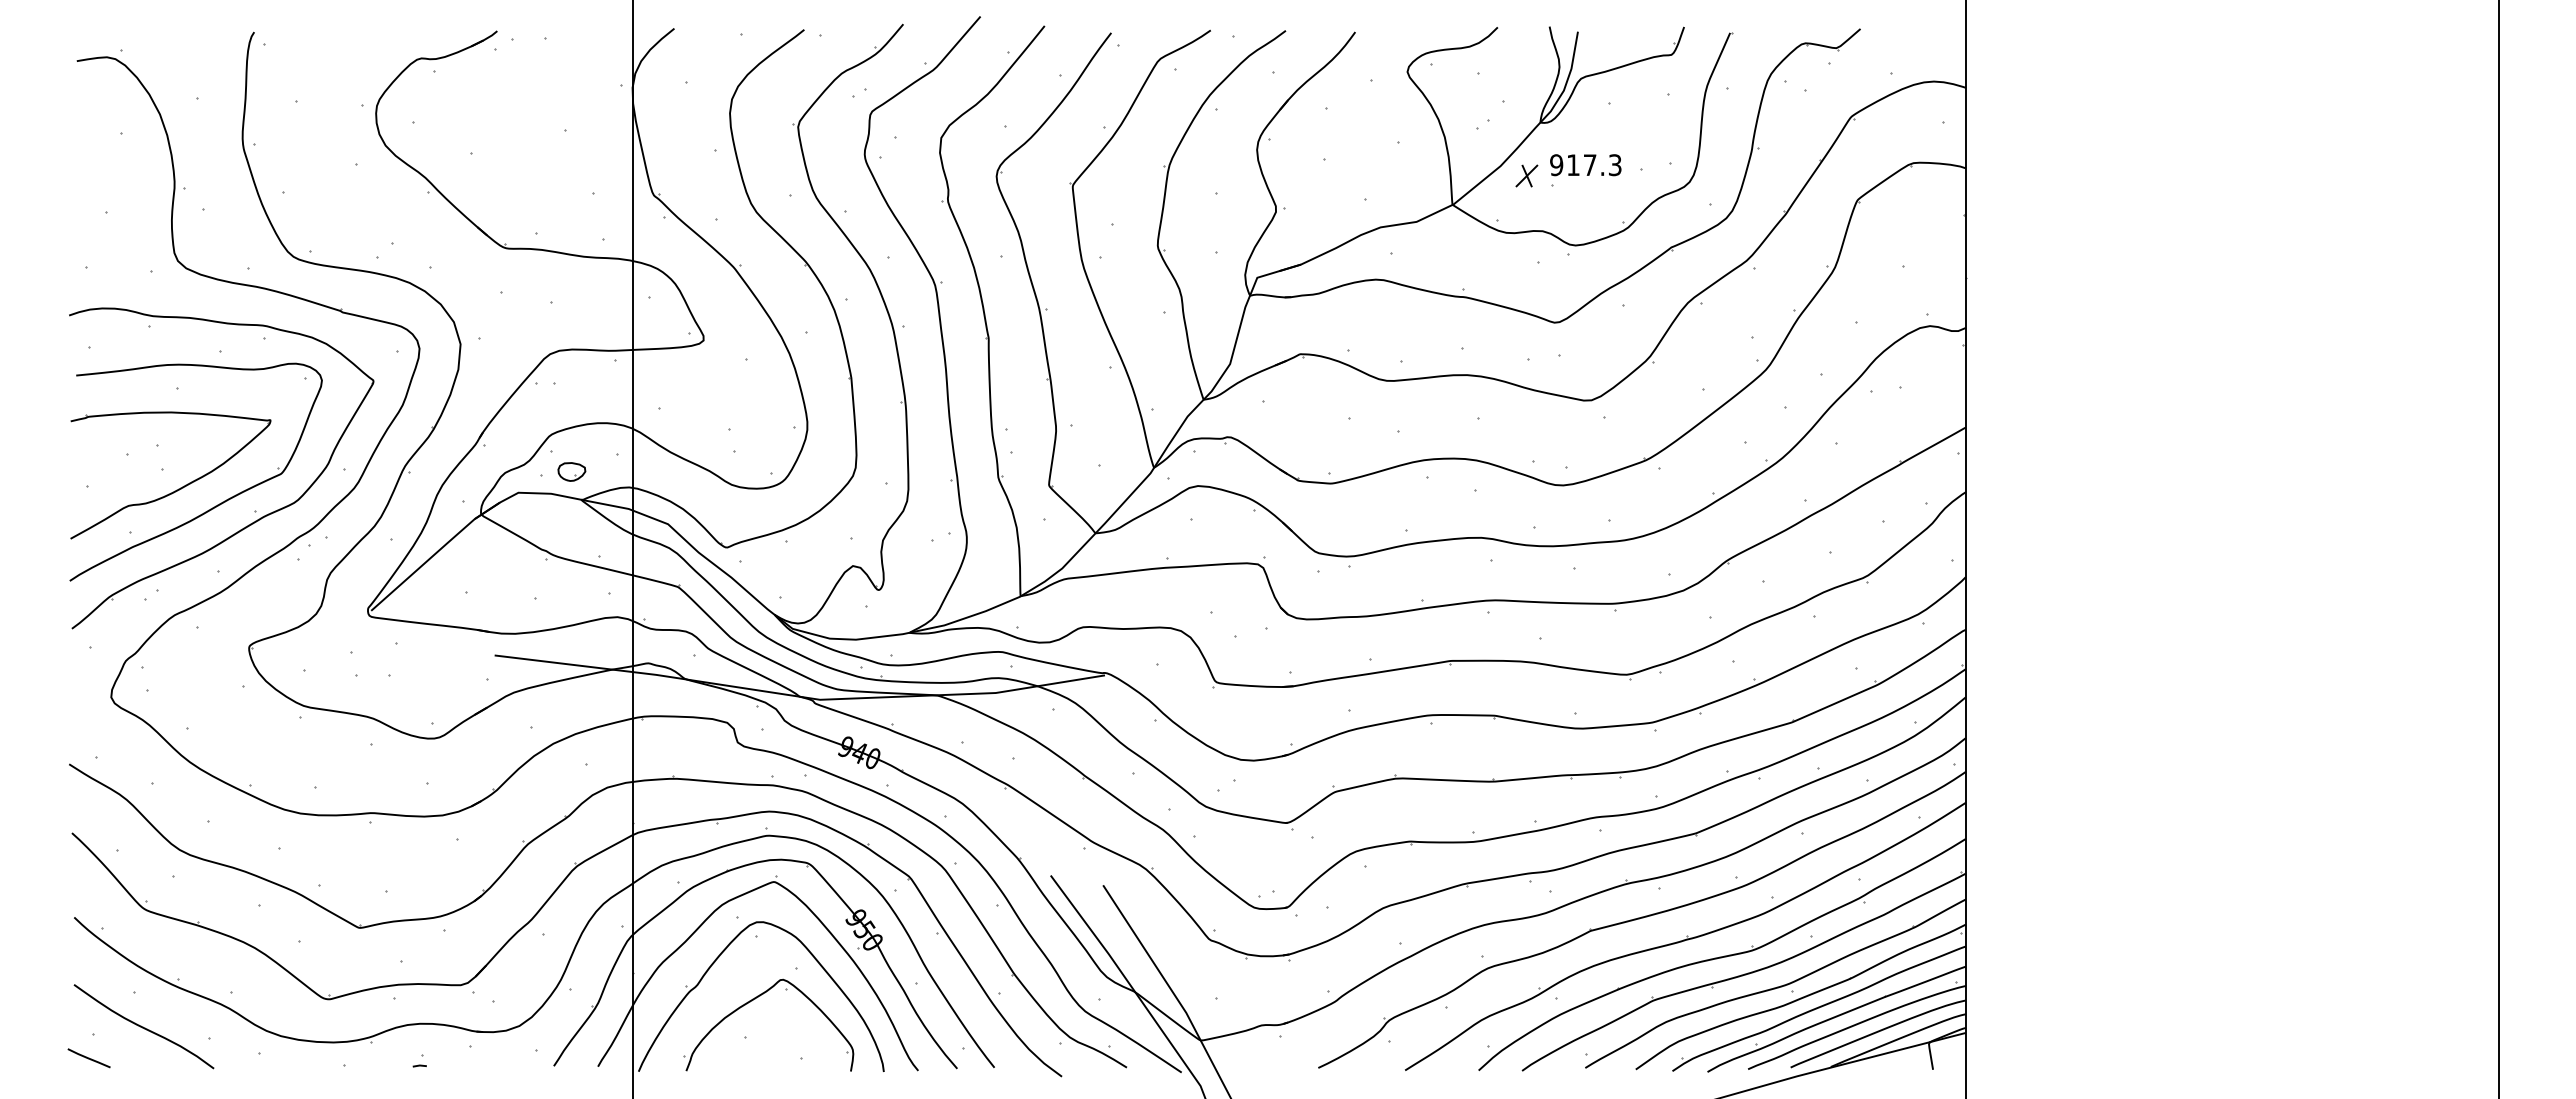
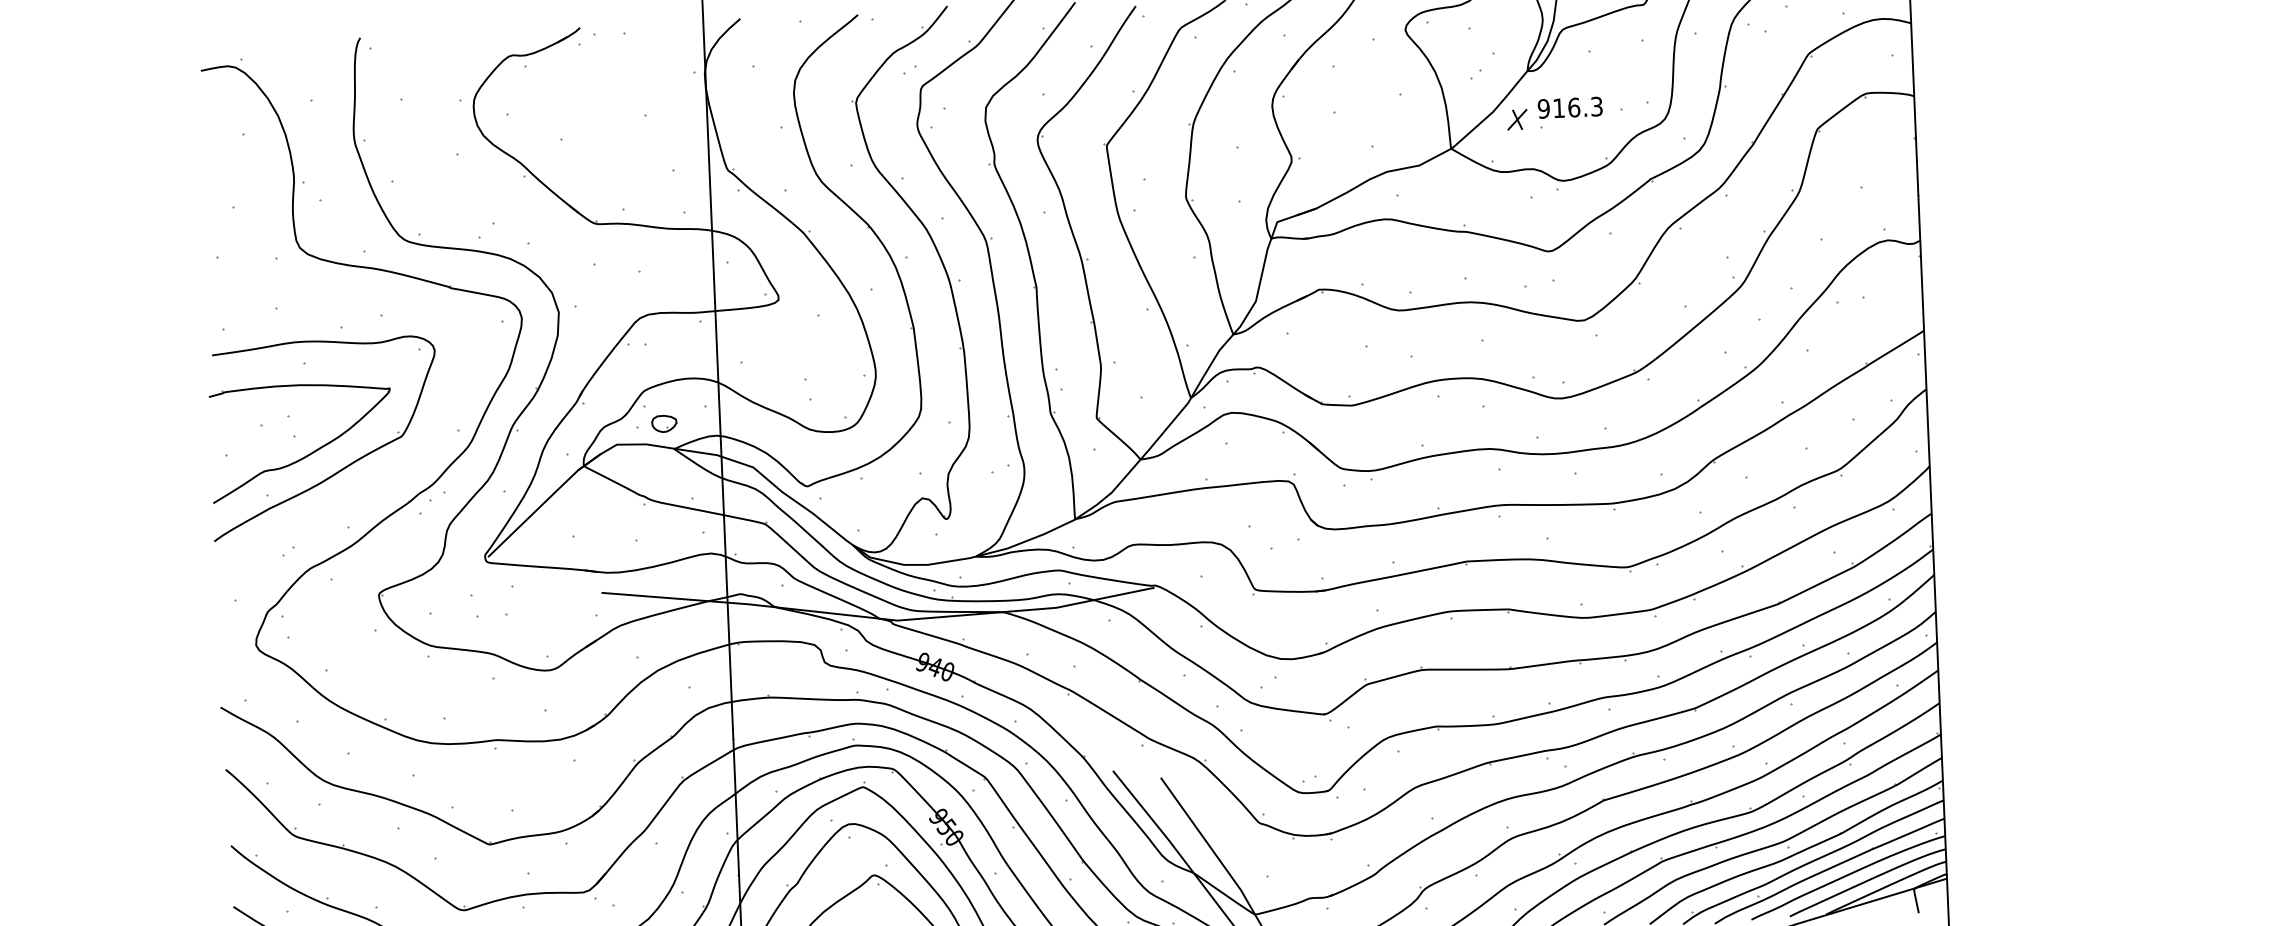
text: (1589, 165) -> (1573, 107), 917.3 -> 916.3
part: (255, 510) -> (379, 470), removed

